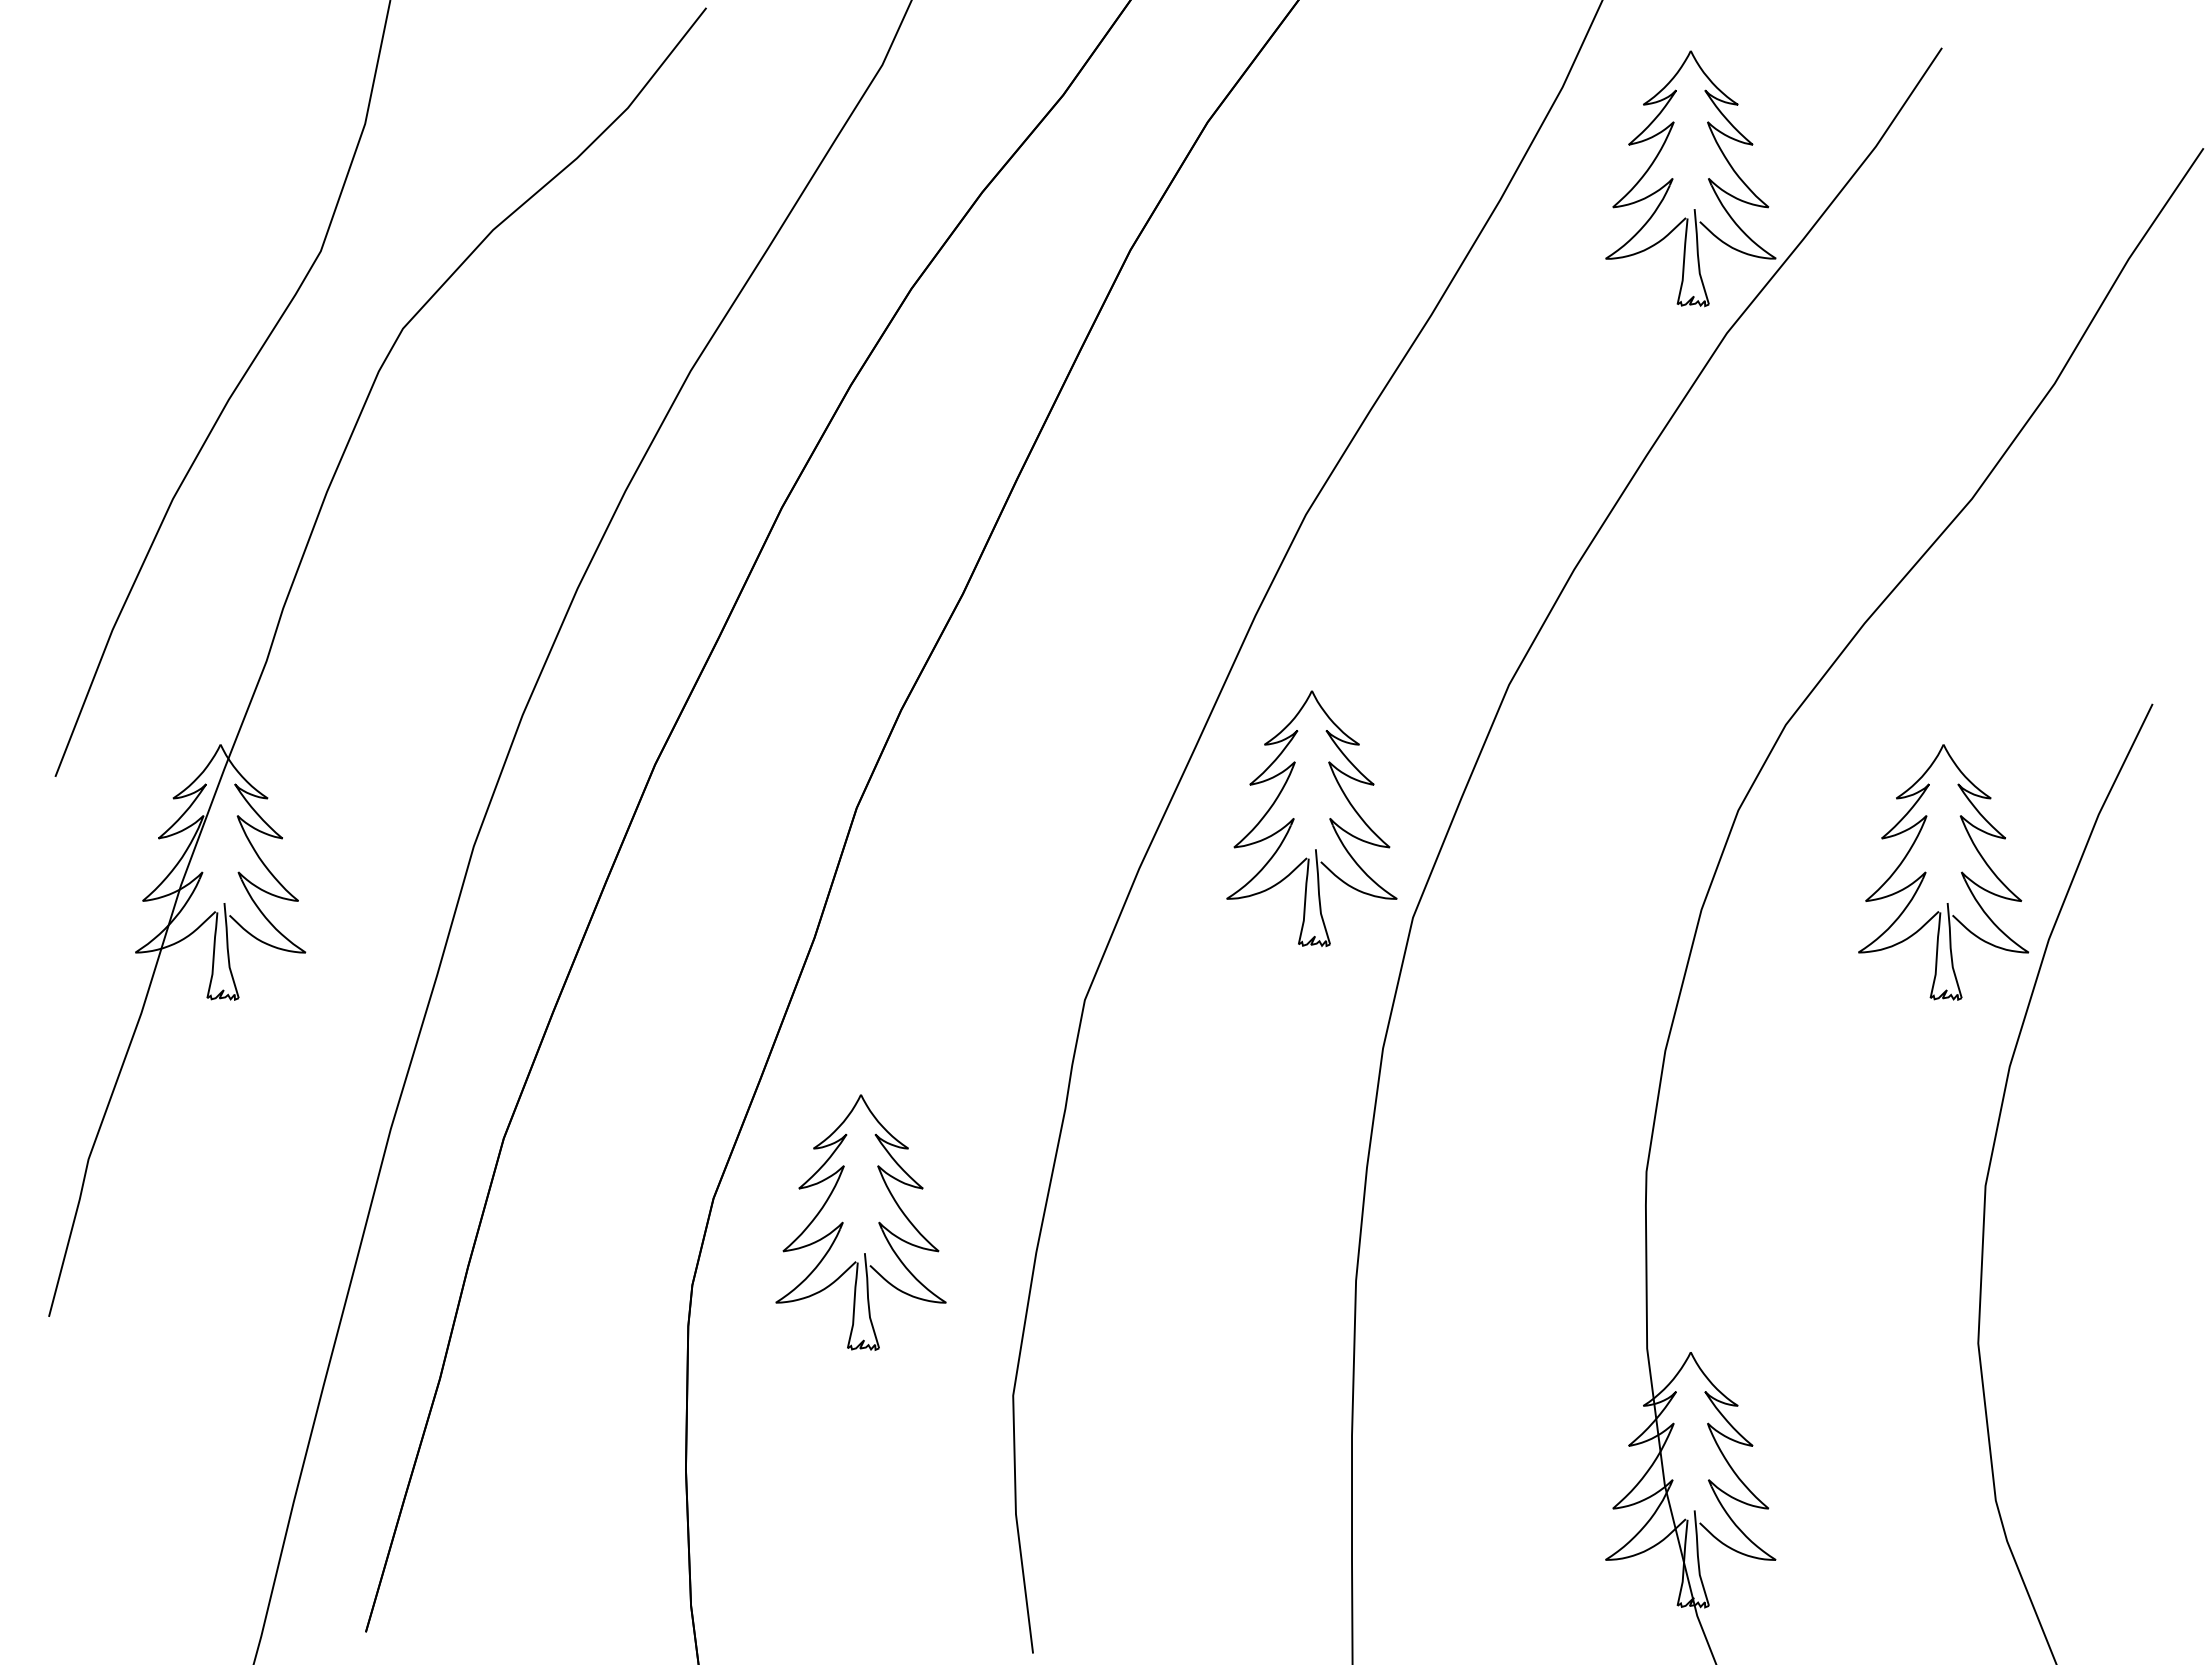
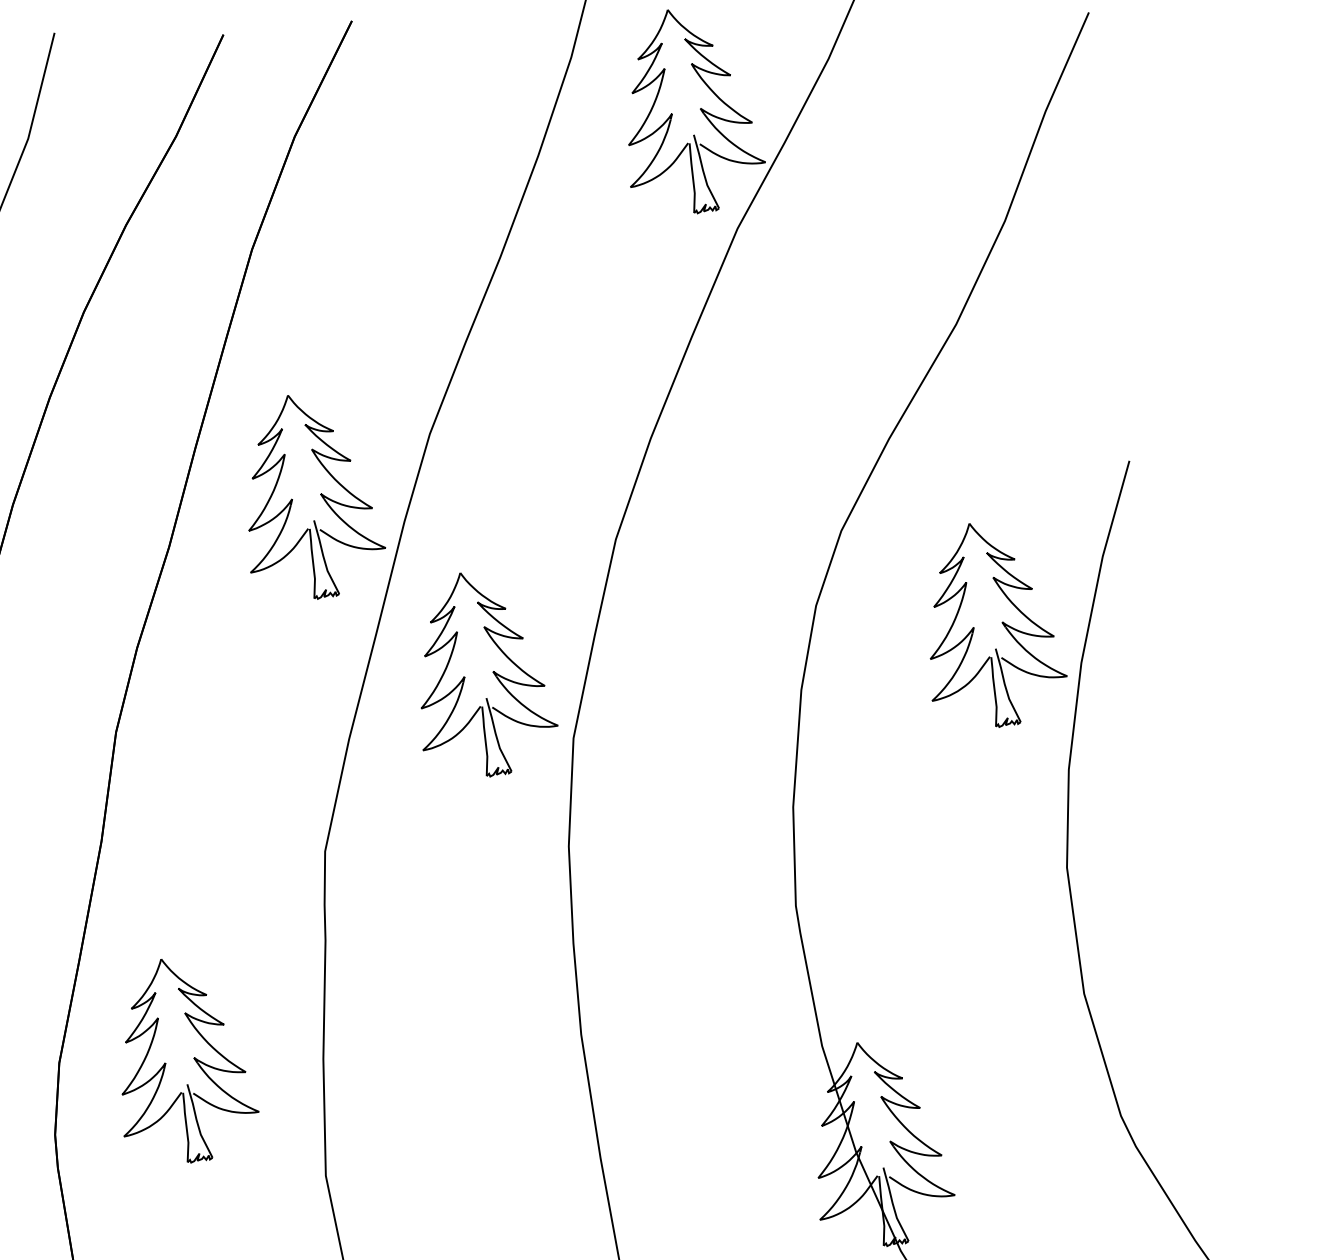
part: (1124, 563) -> (292, 499), added

